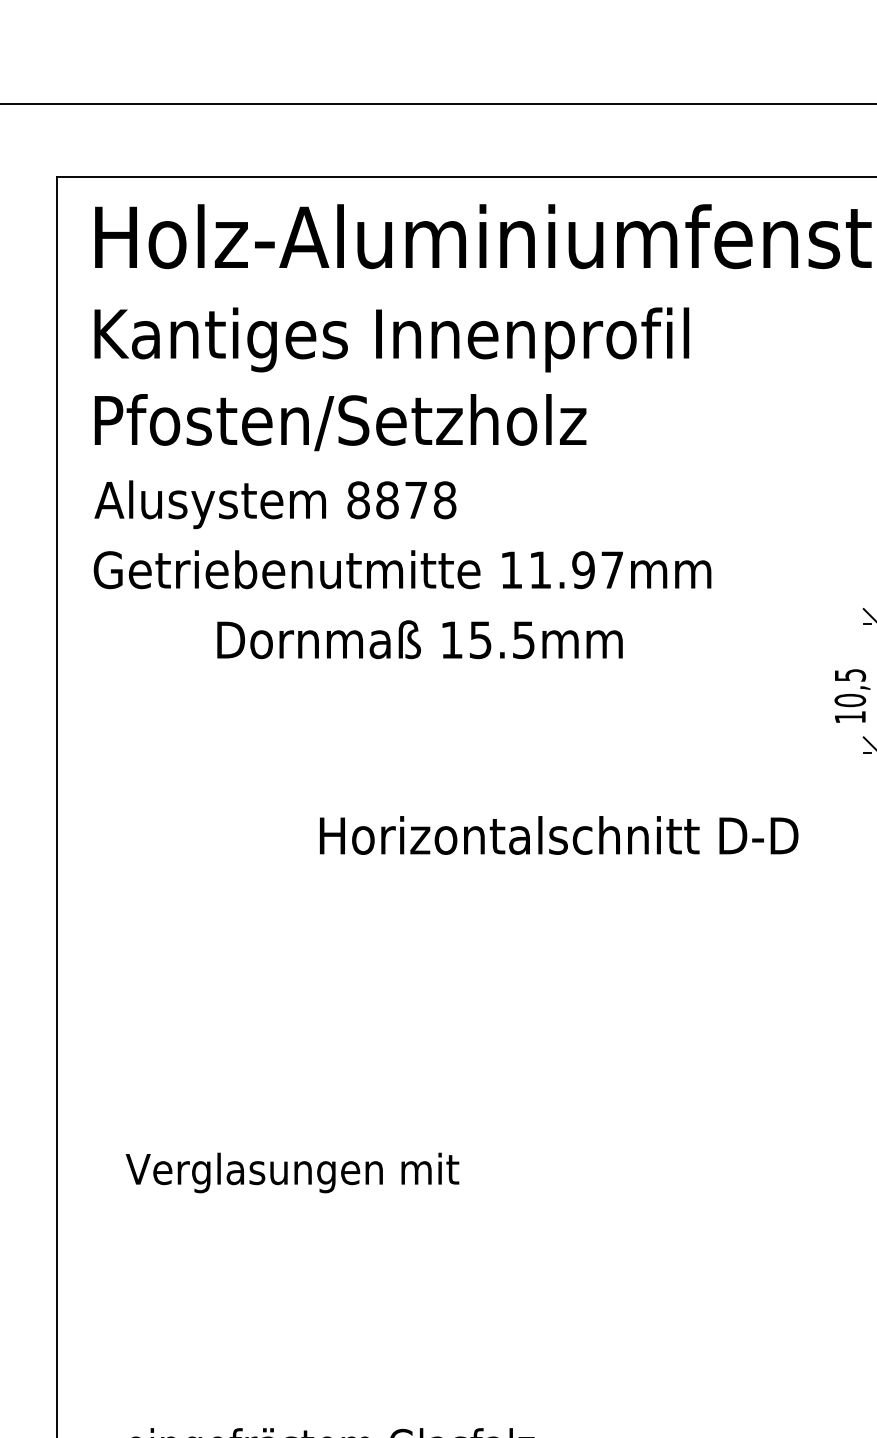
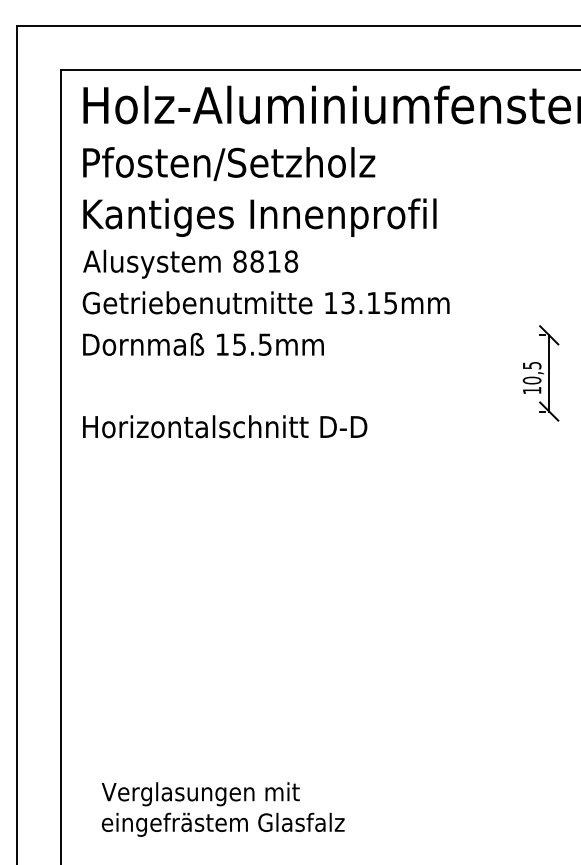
text: (394, 340) -> (261, 166), Kantiges Innenprofil -> Pfosten/Setzholz
text: (394, 426) -> (261, 217), Pfosten/Setzholz -> Kantiges Innenprofil
text: (416, 500) -> (274, 261), 8878 -> 8818
text: (576, 569) -> (369, 302), 11.97mm -> 13.15mm
text: (419, 639) -> (203, 344), moved
text: (559, 835) -> (225, 426), moved
text: (292, 1173) -> (200, 794), moved

